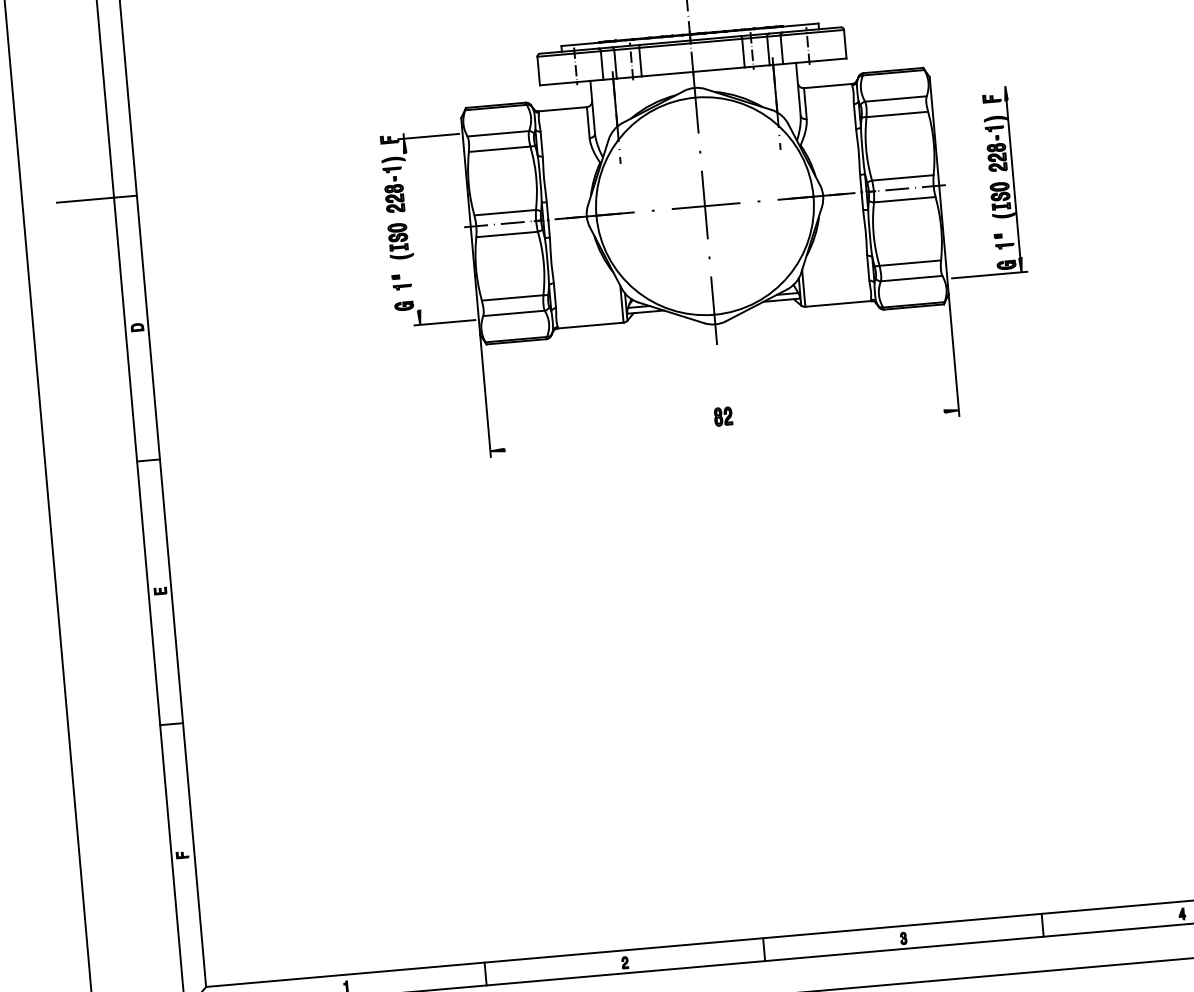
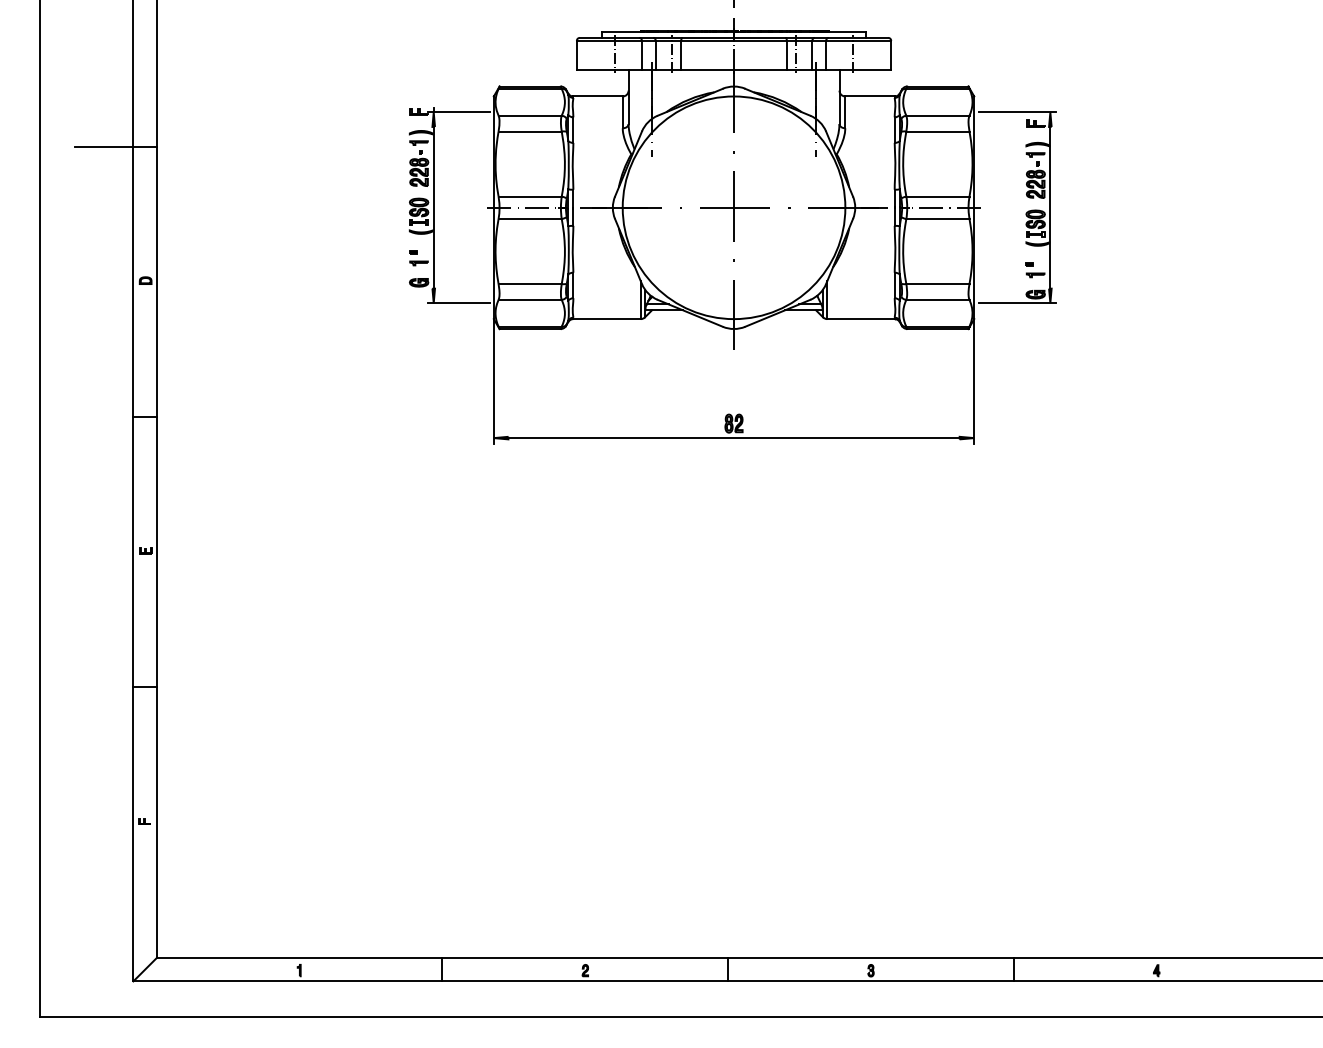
line: (973, 89) -> (1017, 112), added
line: (411, 231) -> (433, 207), added
line: (724, 431) -> (733, 438), added

